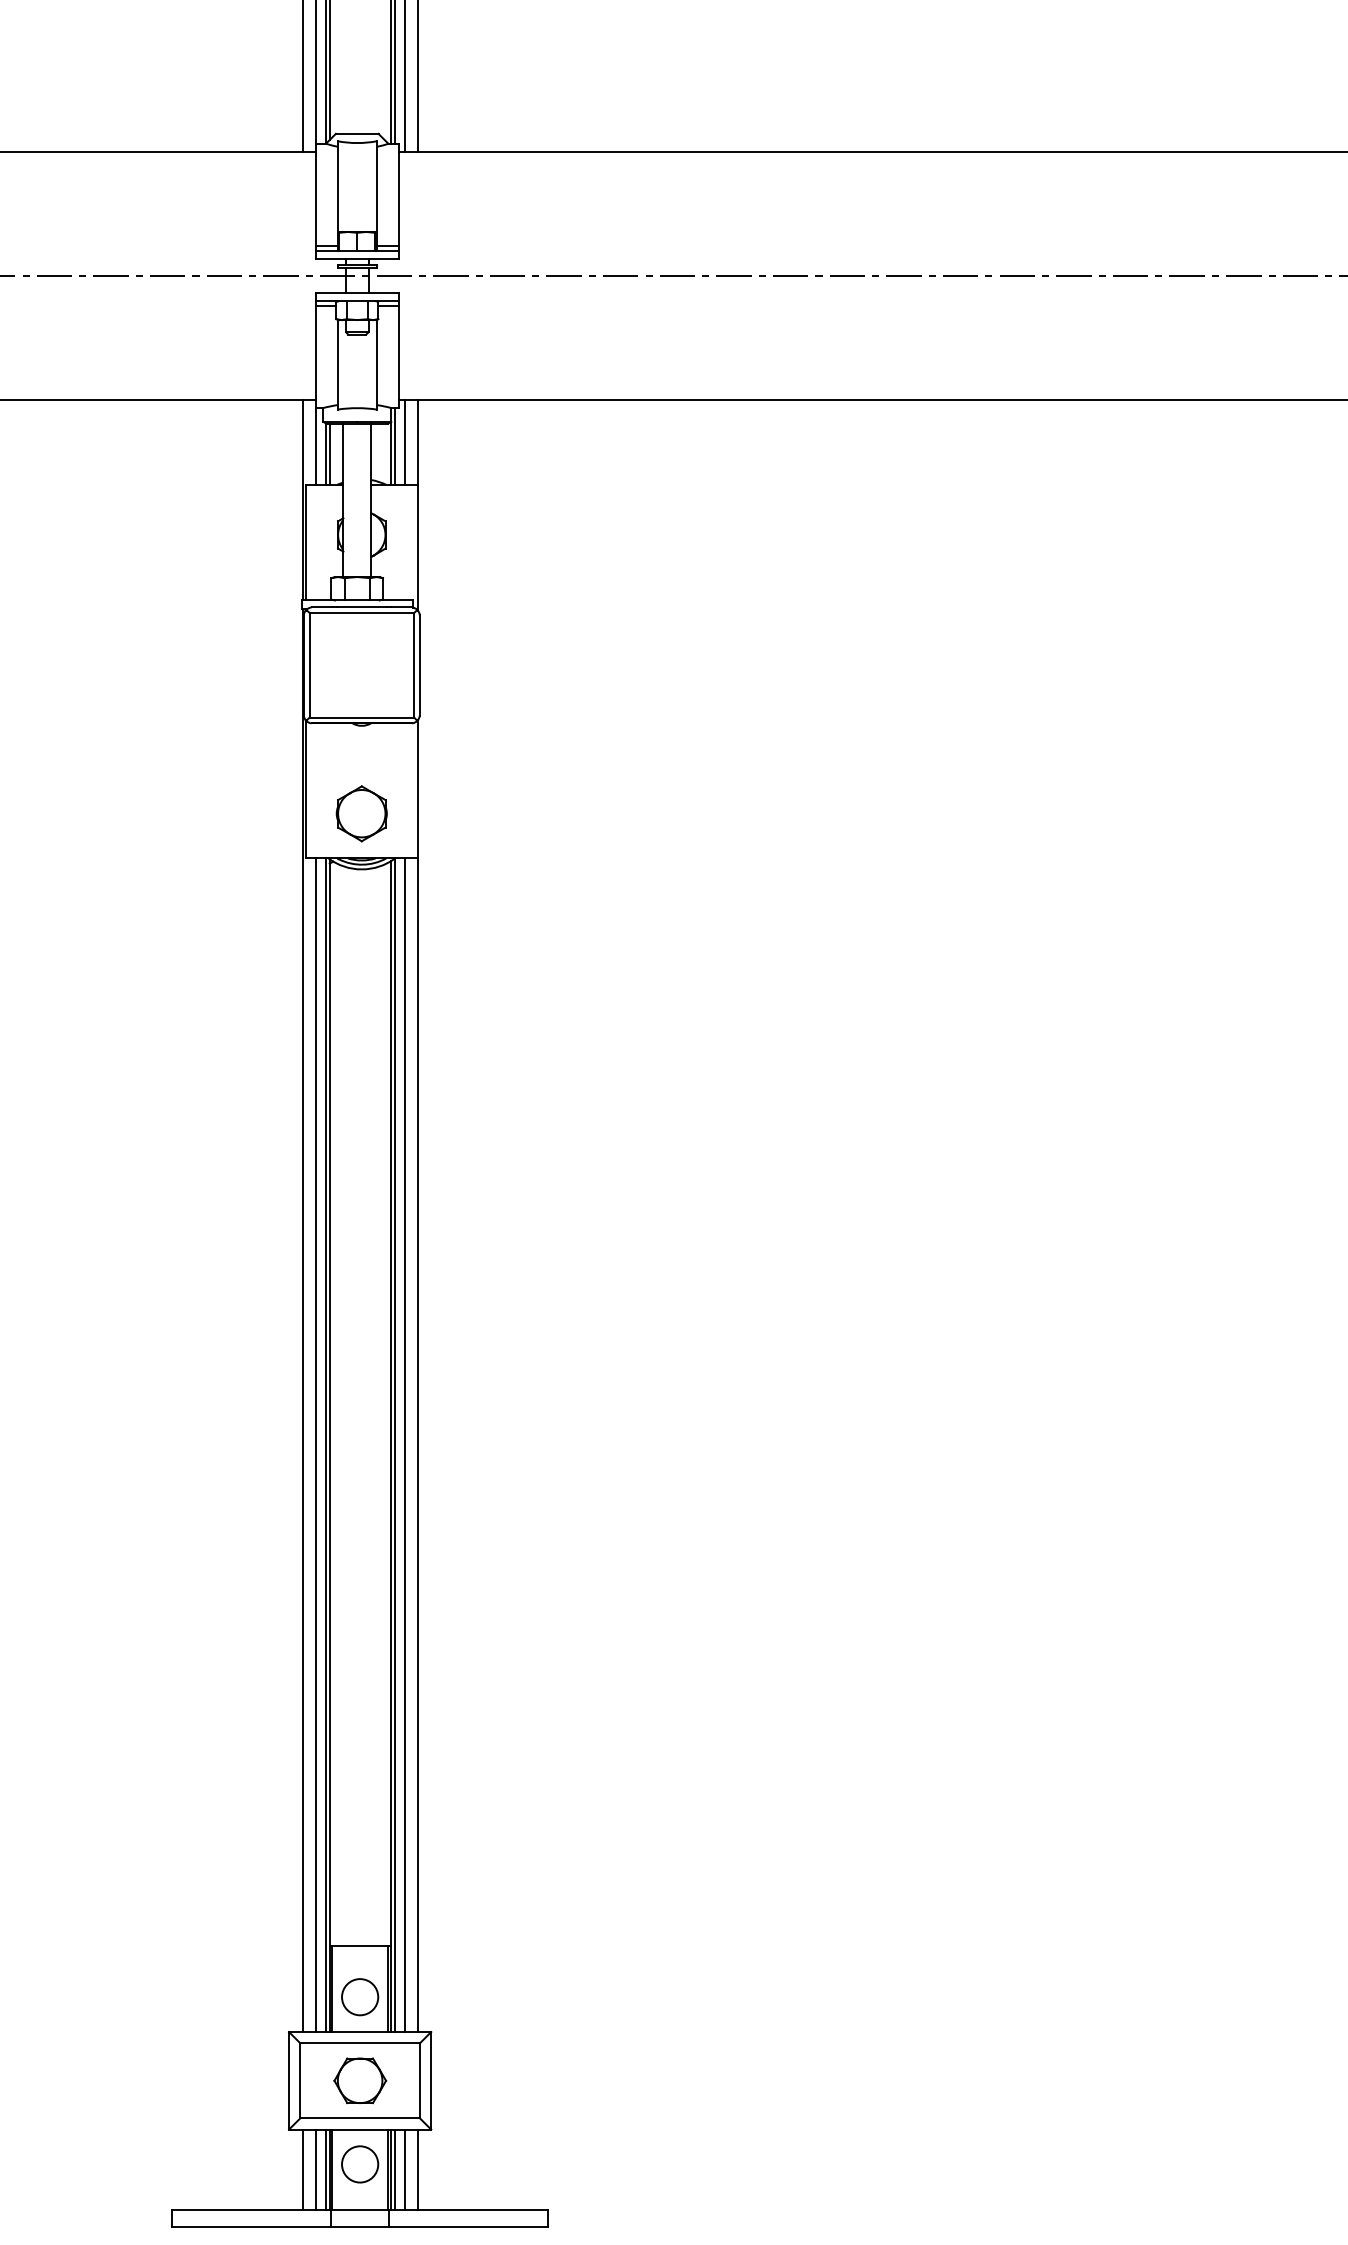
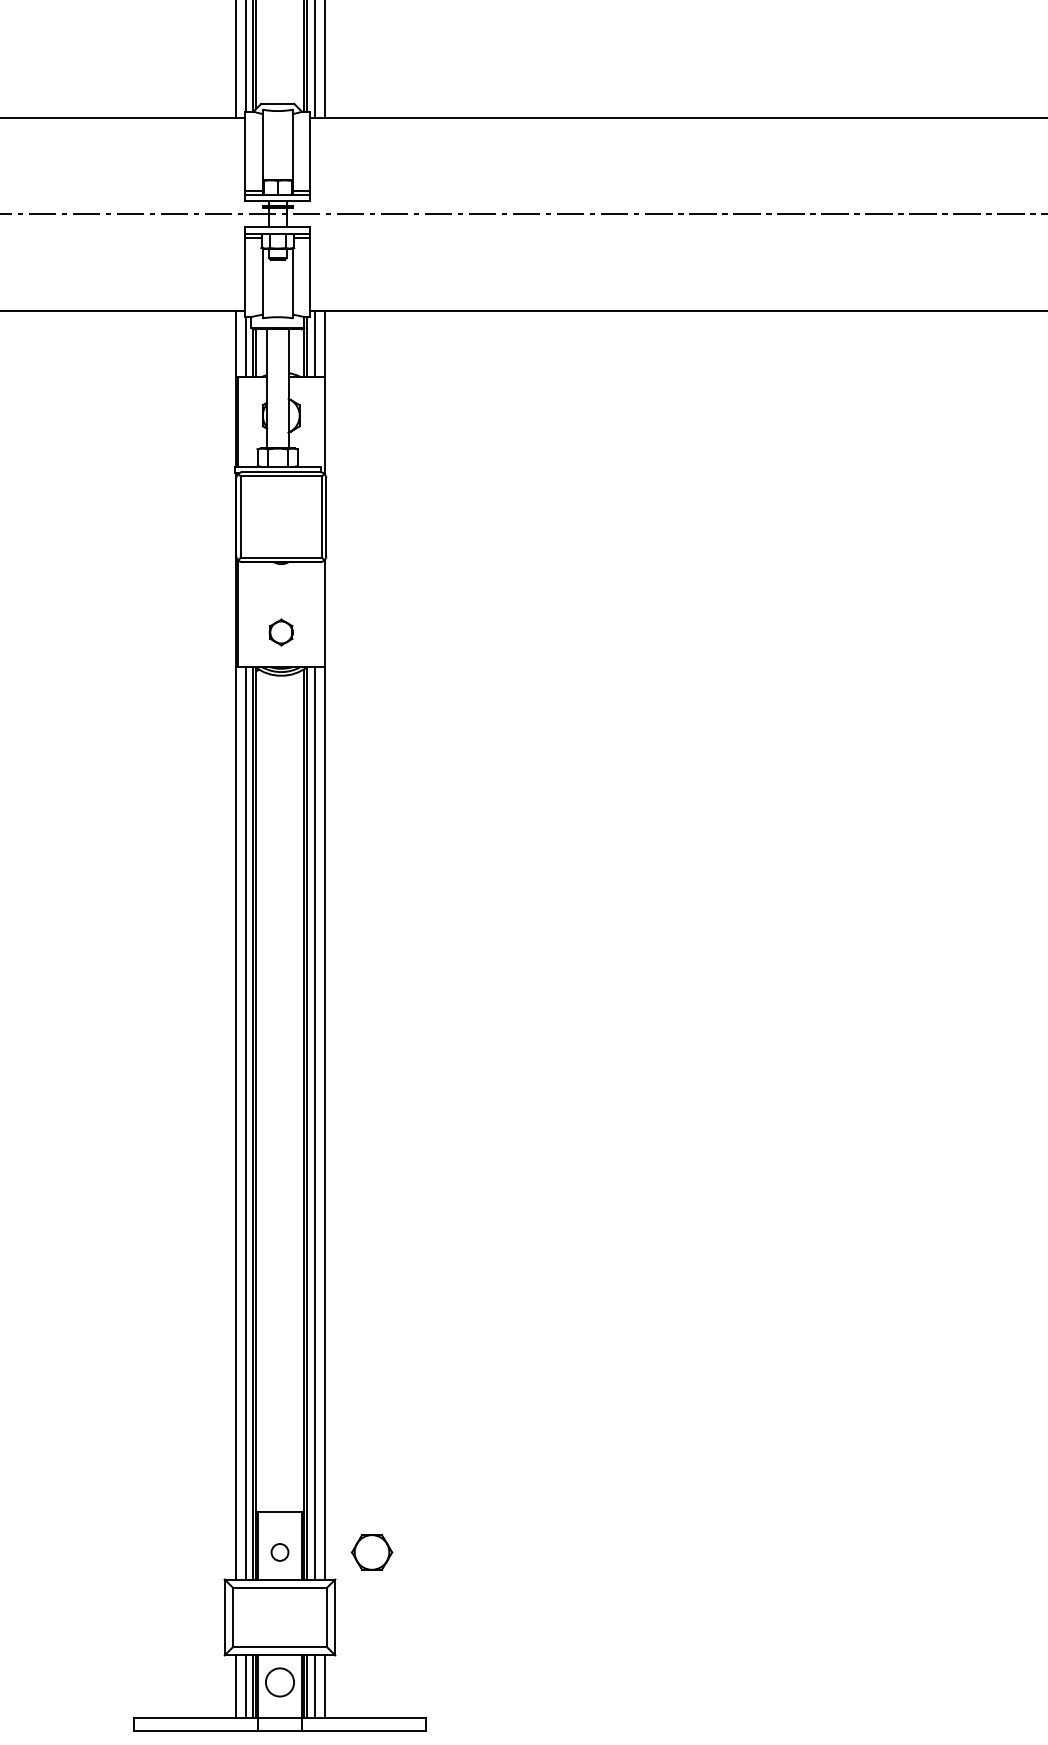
part: (362, 813) -> (281, 632), size x0.6
circle: (359, 1997) -> (279, 1552), size x0.6
part: (360, 2080) -> (372, 1552), moved

